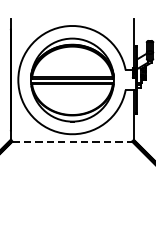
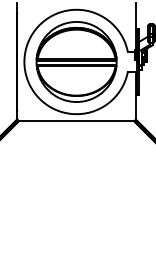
line: (72, 141) -> (76, 121), dashed -> solid

